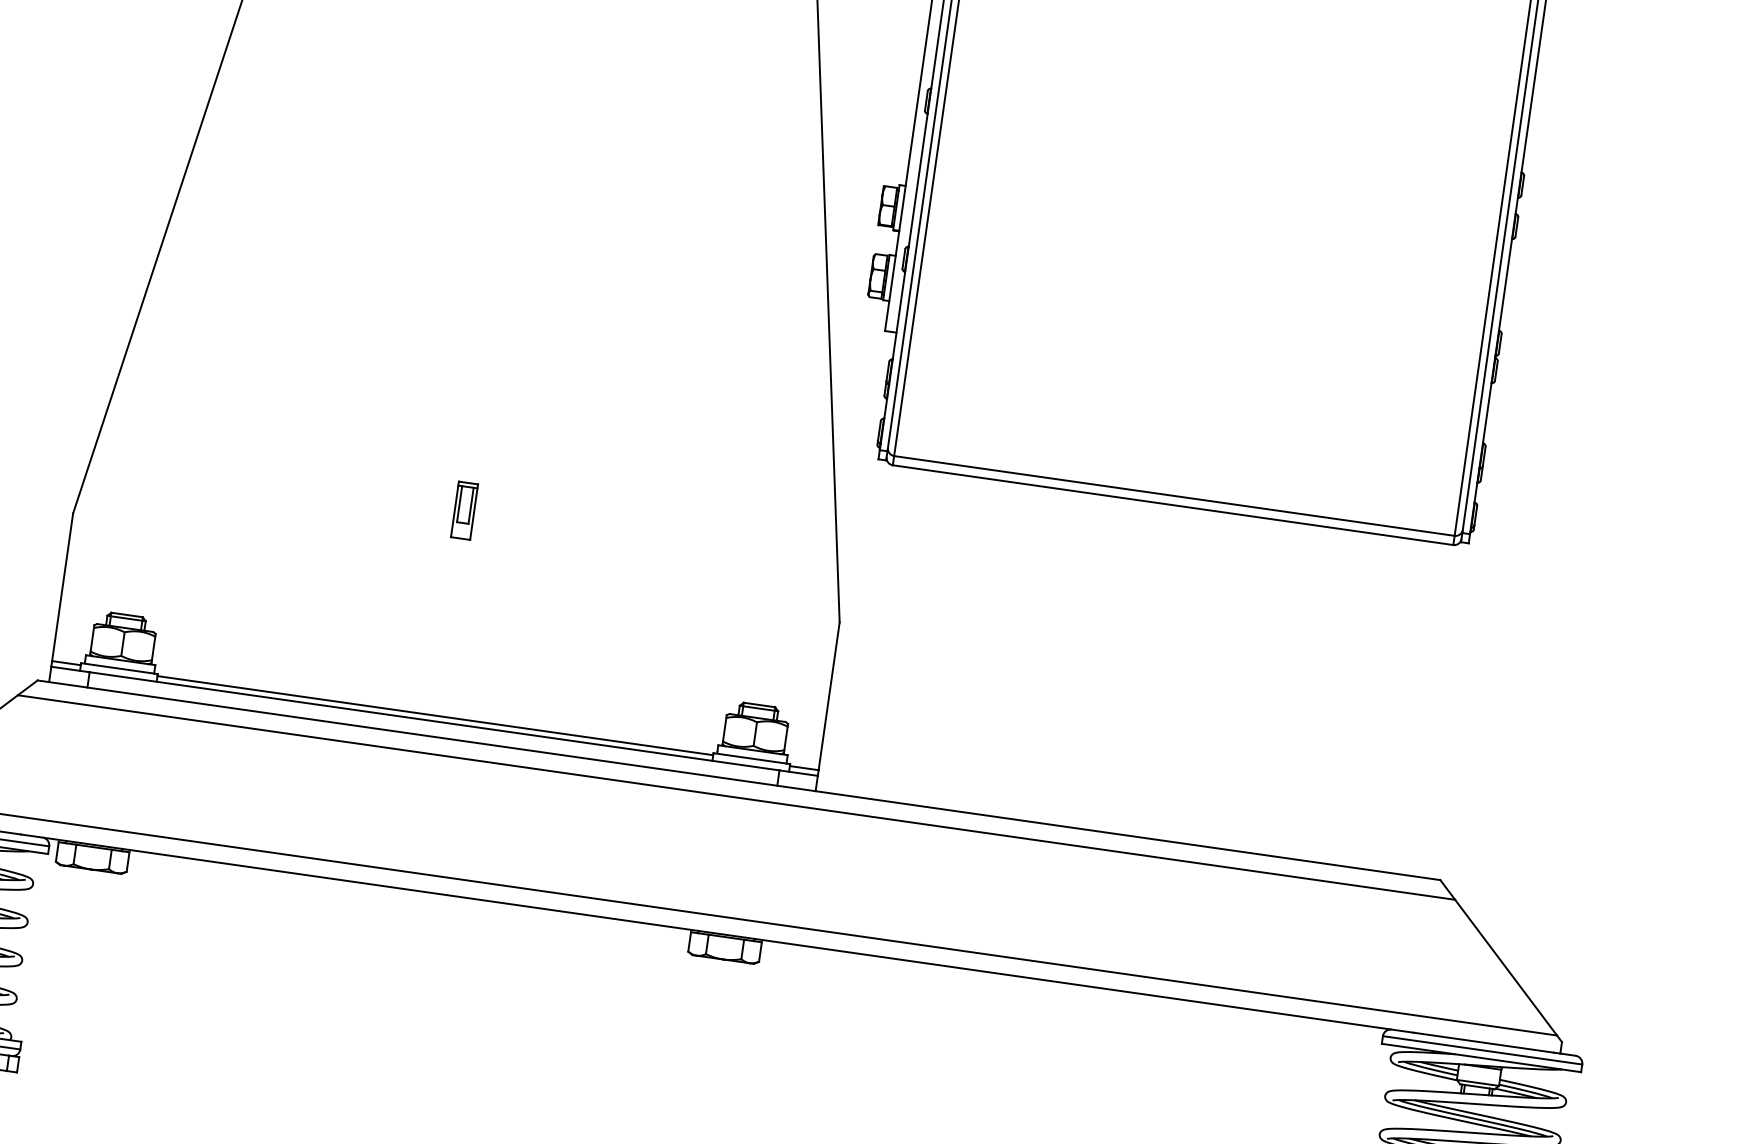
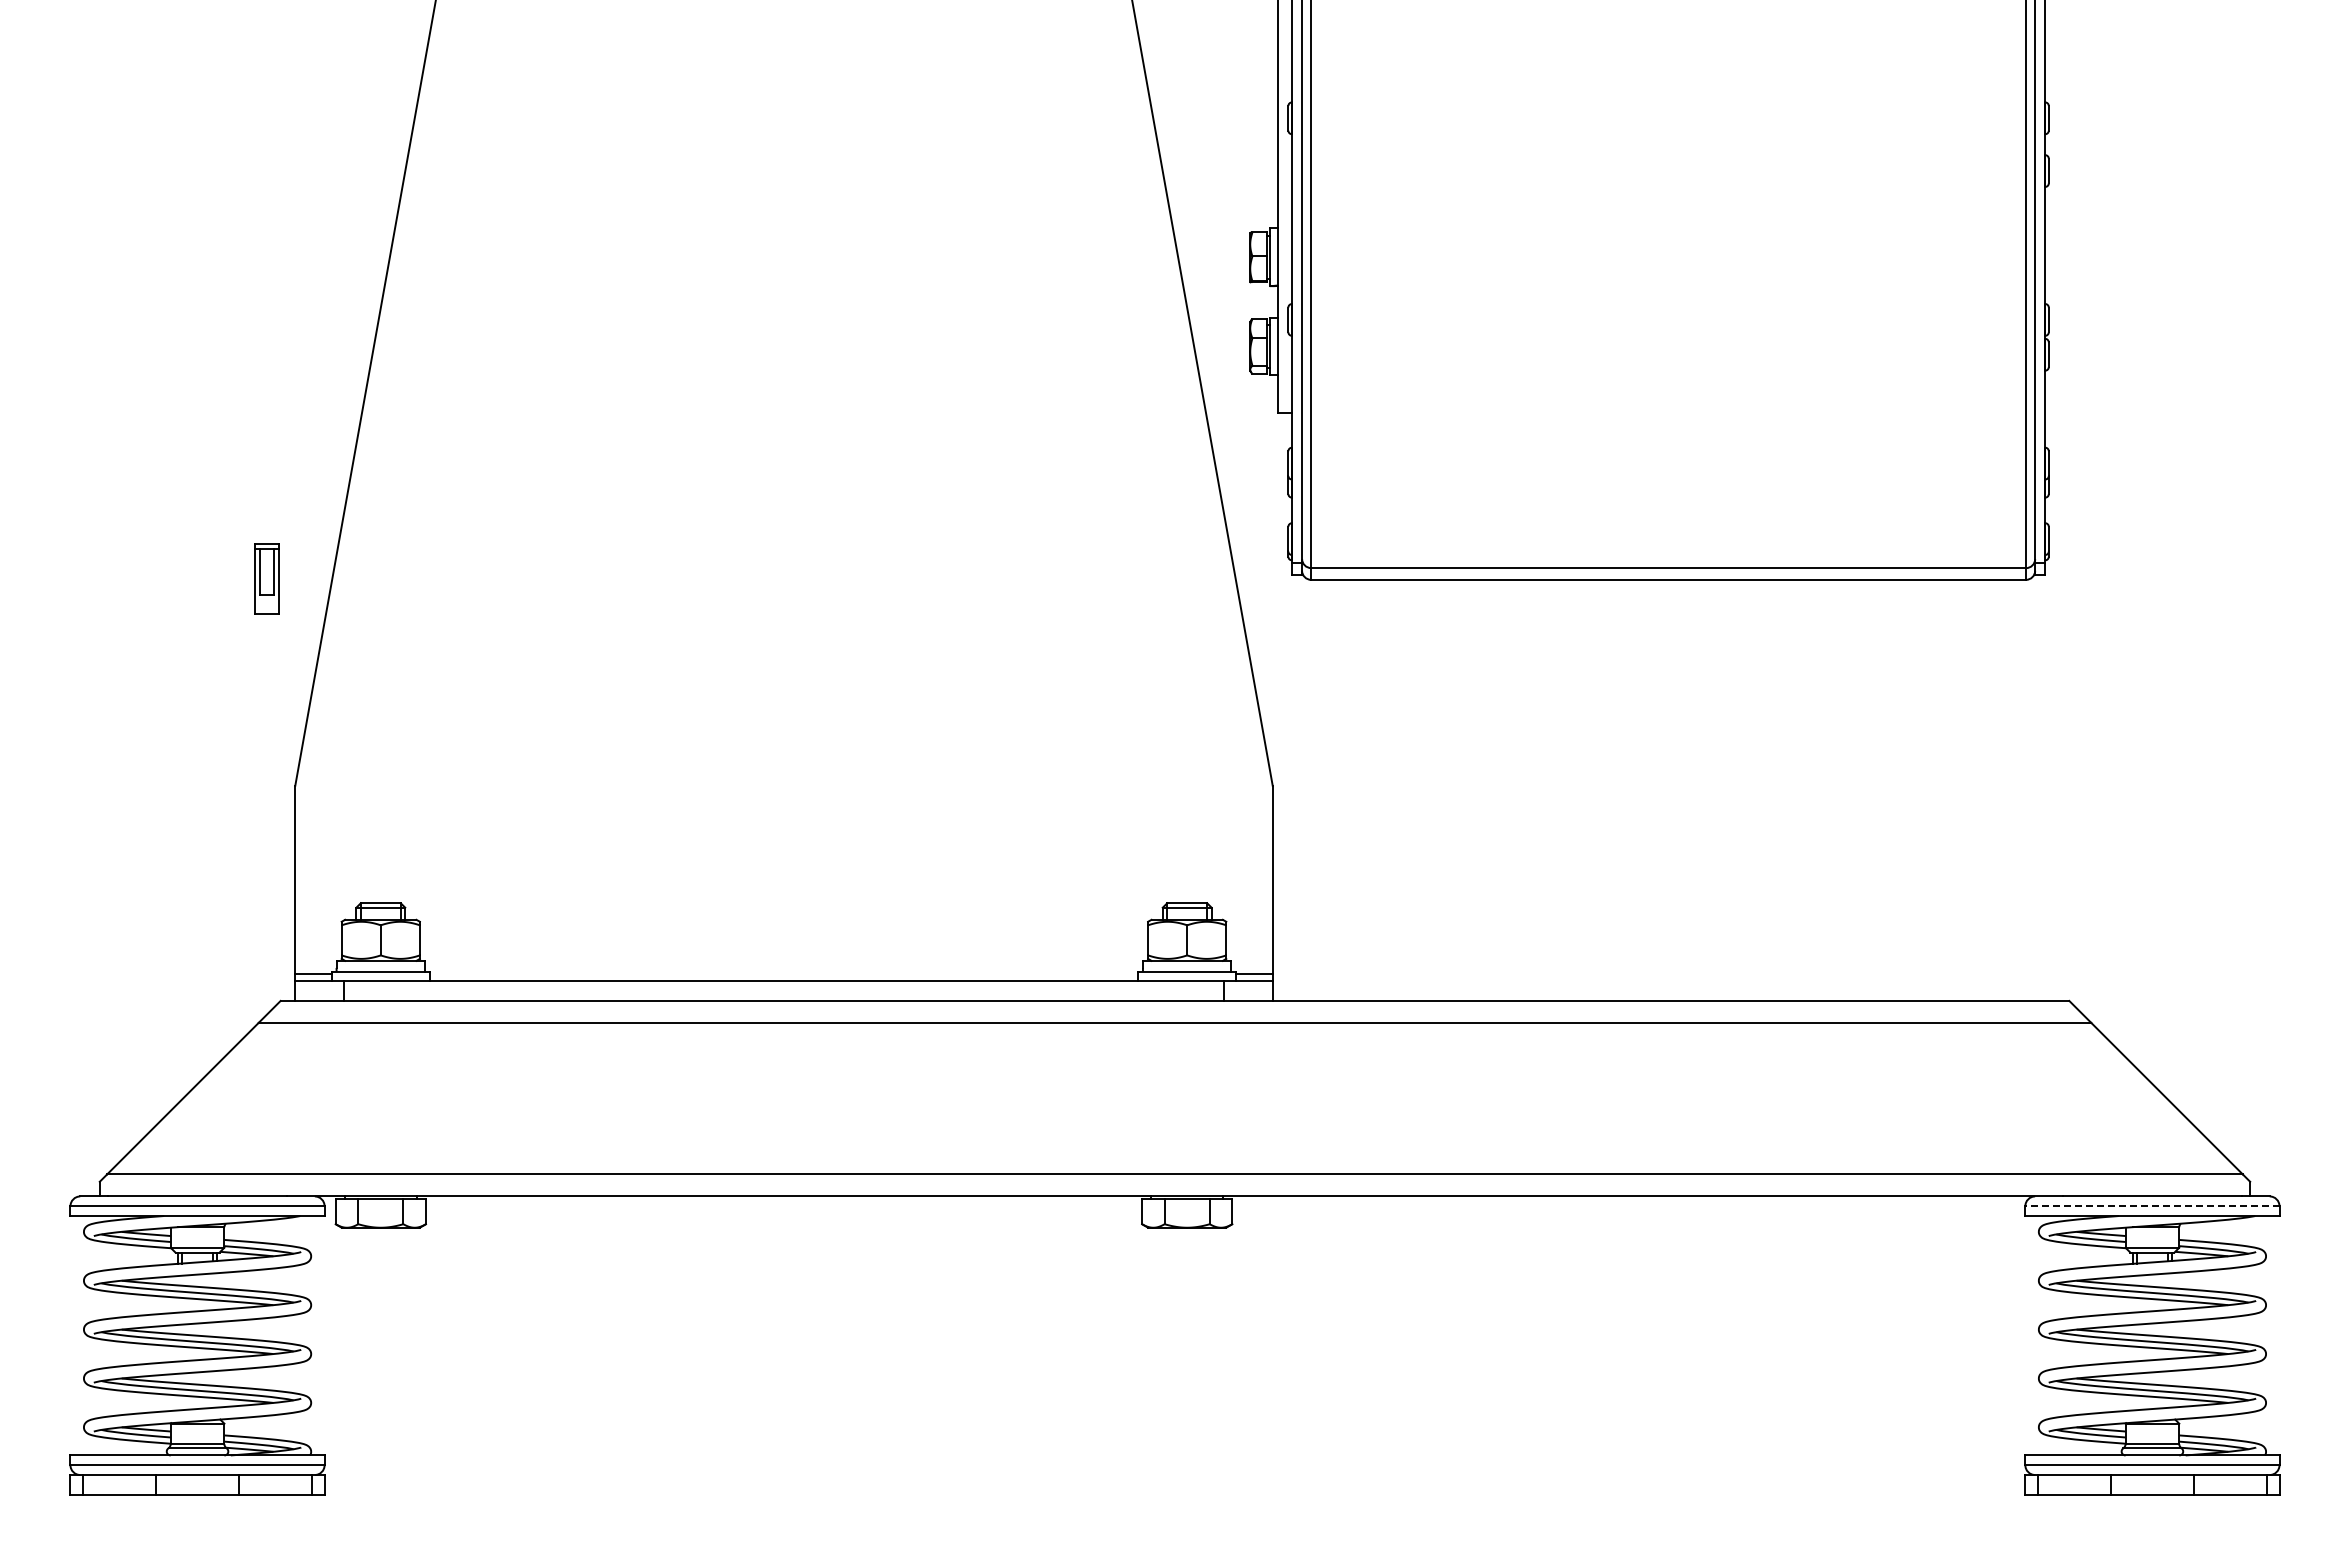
part: (464, 510) -> (266, 578), moved
line: (434, 715) -> (783, 974), removed
line: (1481, 1050) -> (2151, 1206), solid -> dashed

